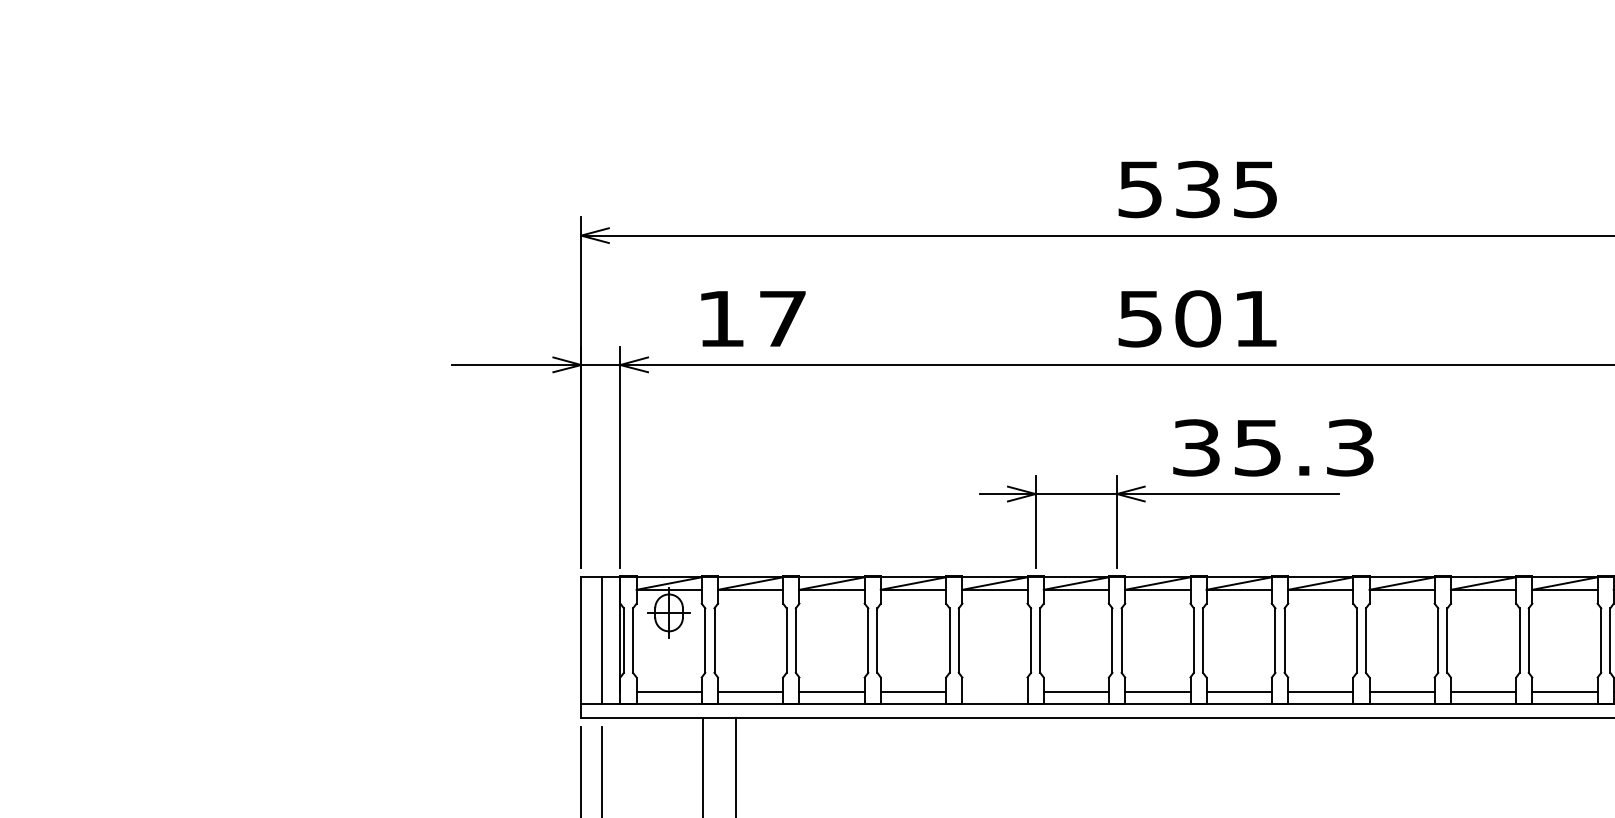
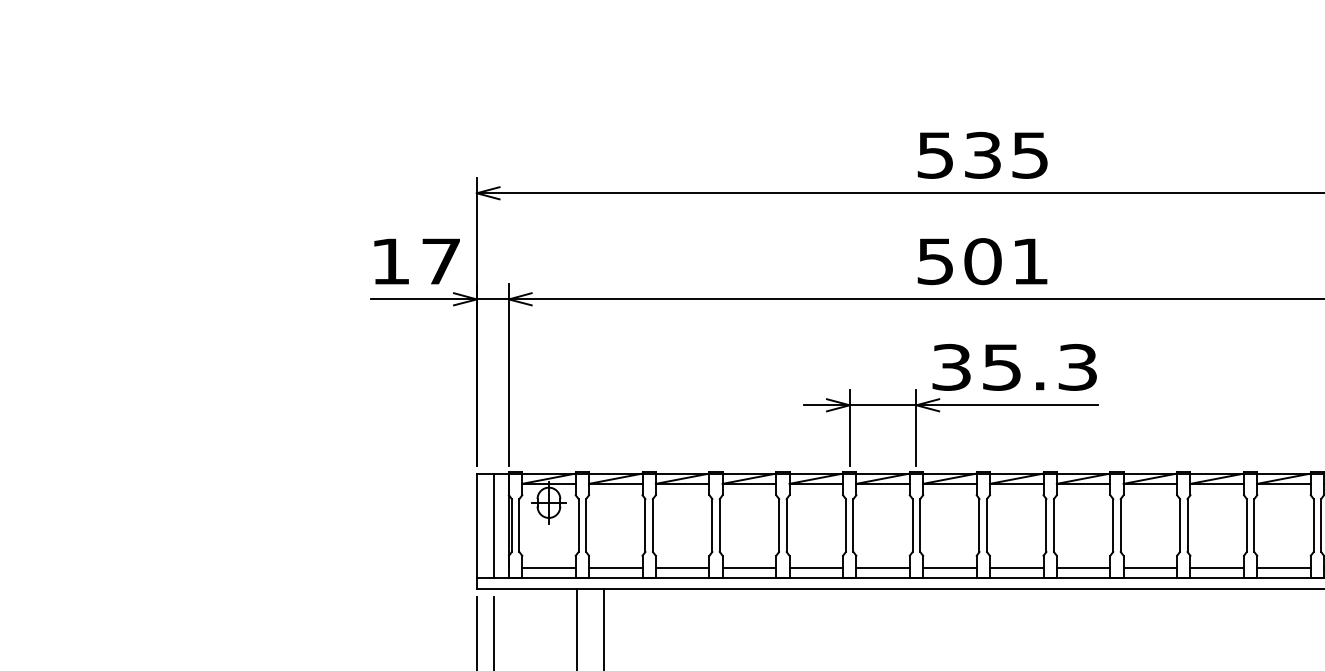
text: (752, 318) -> (416, 261), moved
text: (1273, 448) -> (1014, 367), moved
line: (995, 692) -> (816, 568), added

